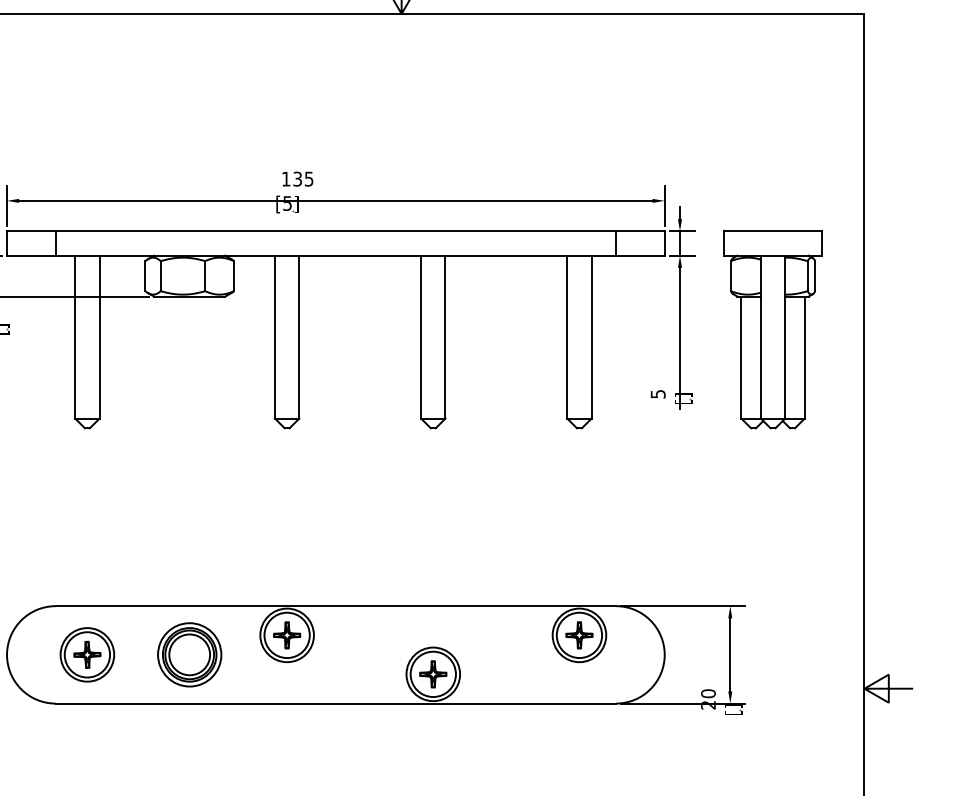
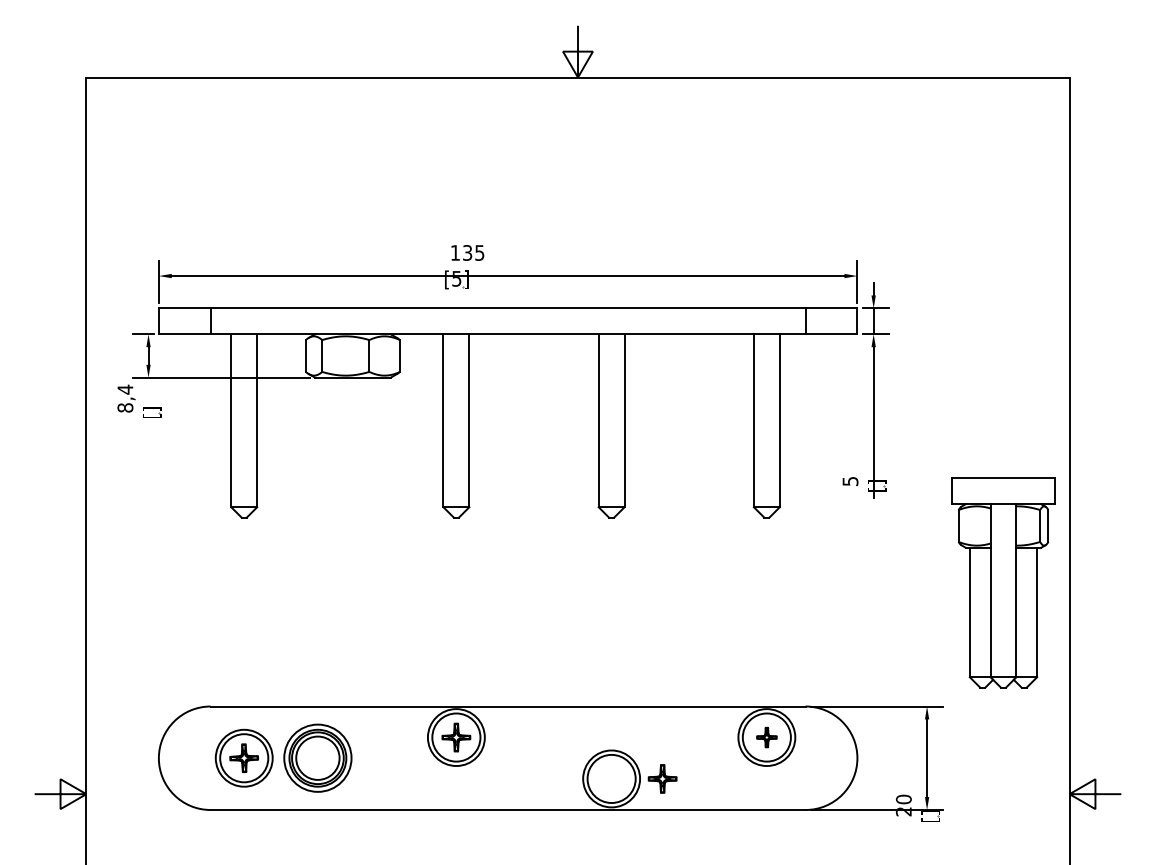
part: (773, 329) -> (1003, 582), moved
part: (579, 635) -> (766, 737), size x0.7
part: (189, 654) -> (317, 757), moved
part: (433, 673) -> (662, 778), moved

